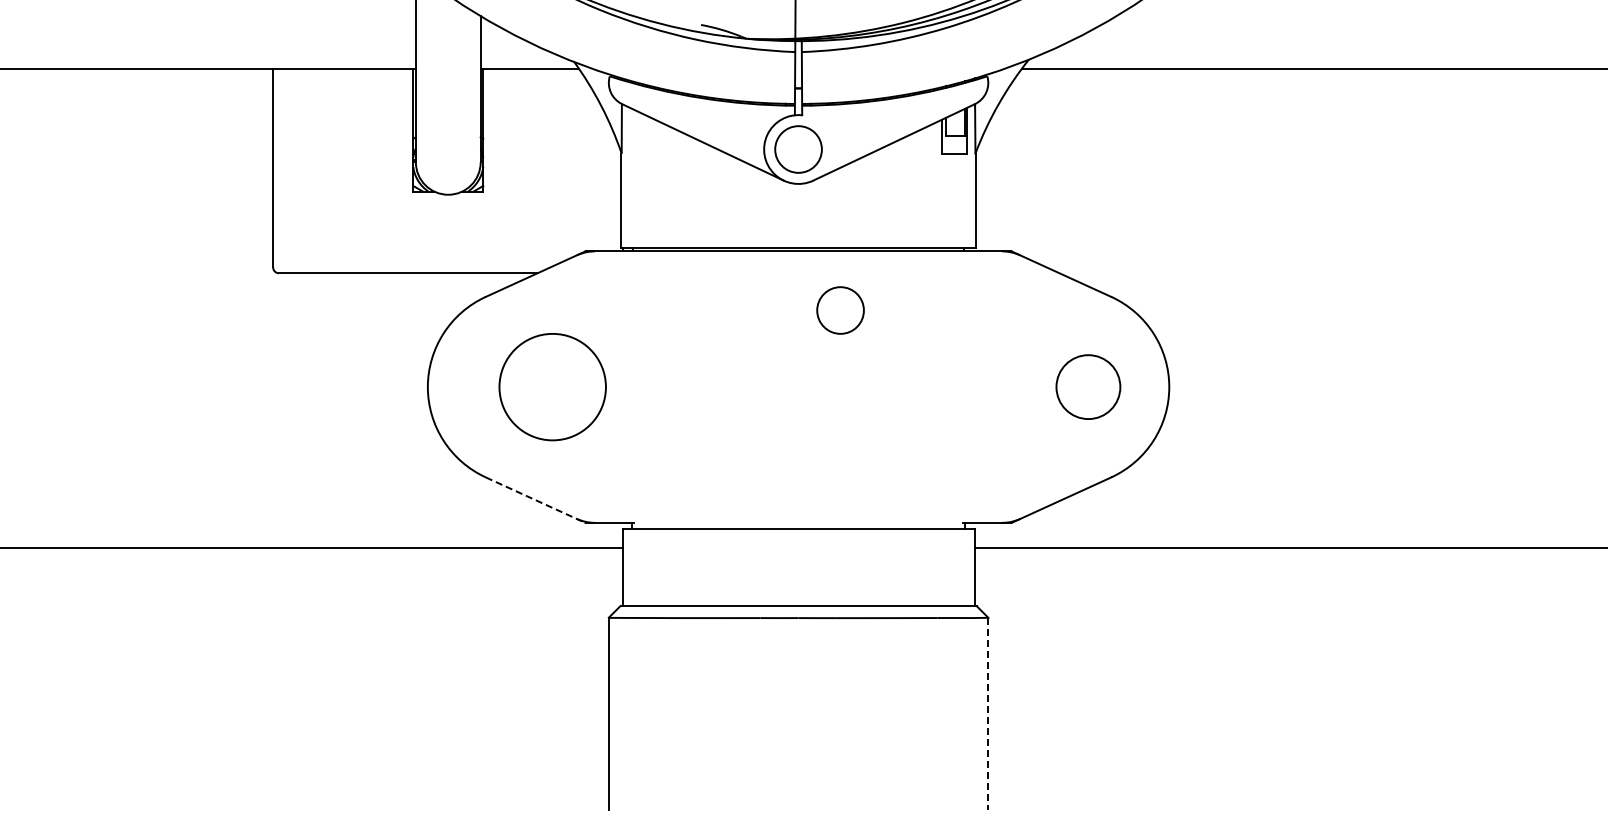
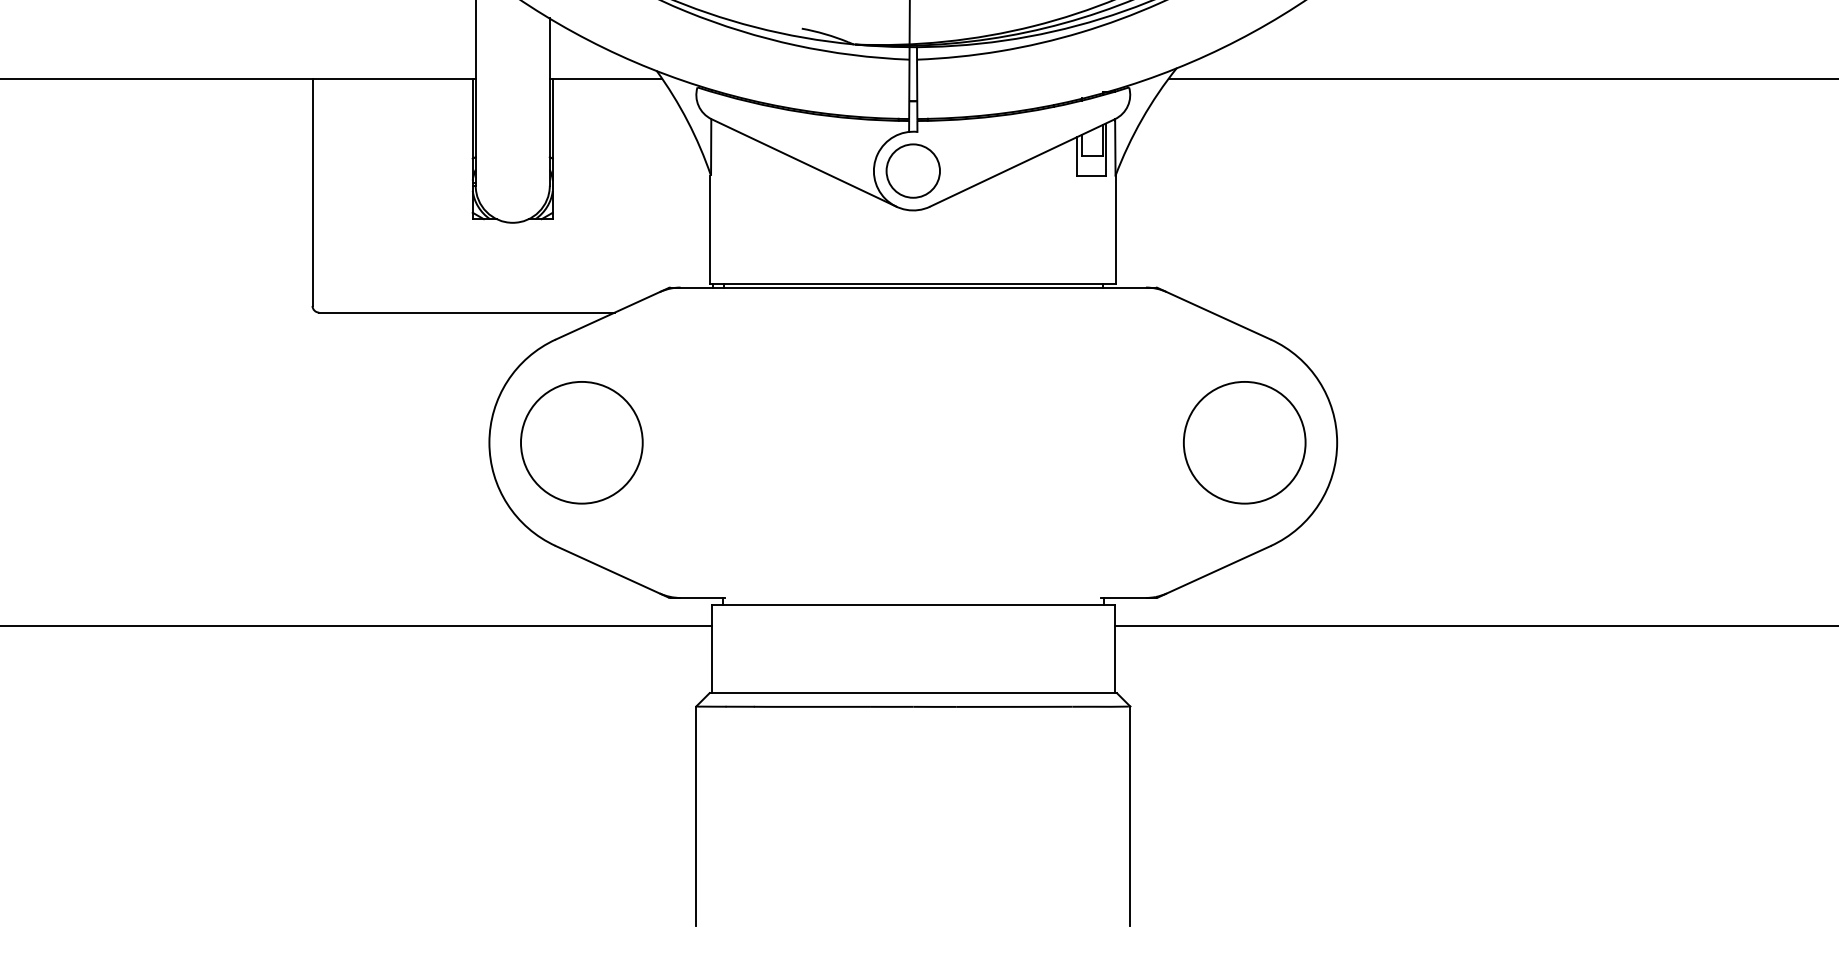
circle: (840, 310) -> (961, 355), removed
circle: (1088, 386) -> (1244, 442), size x1.67
circle: (552, 387) -> (581, 443), moved
line: (535, 500) -> (612, 572), dashed -> solid
line: (988, 714) -> (1130, 817), dashed -> solid

